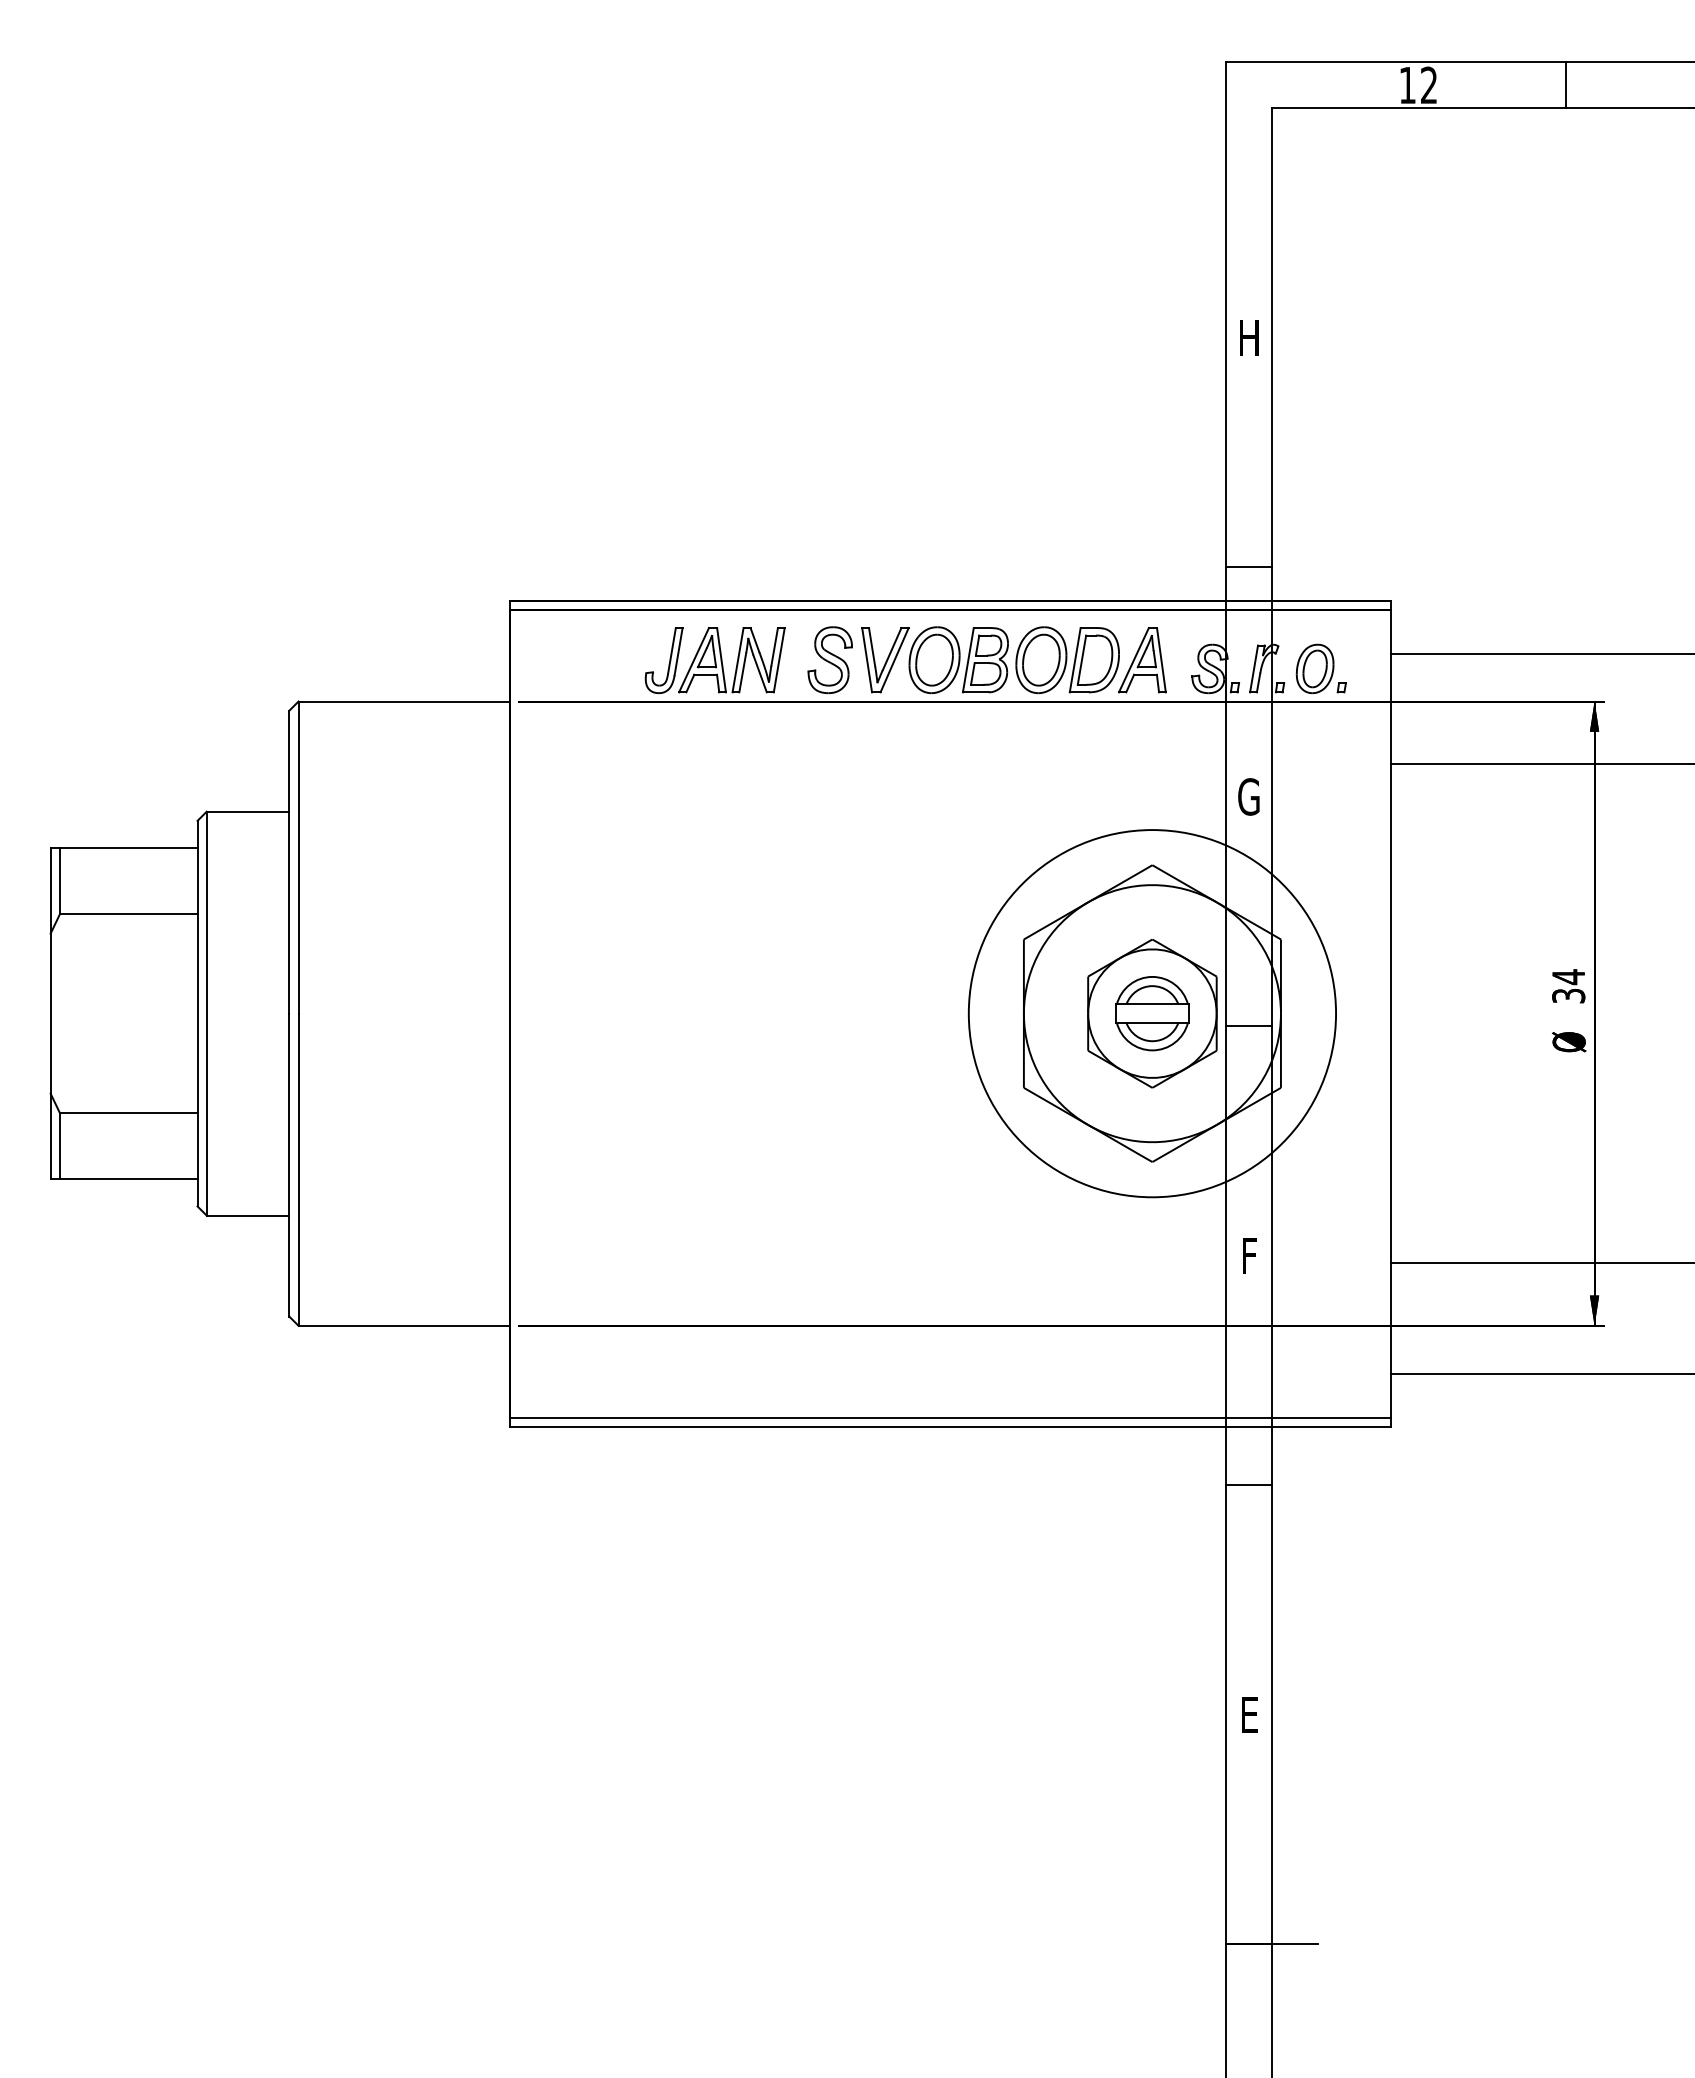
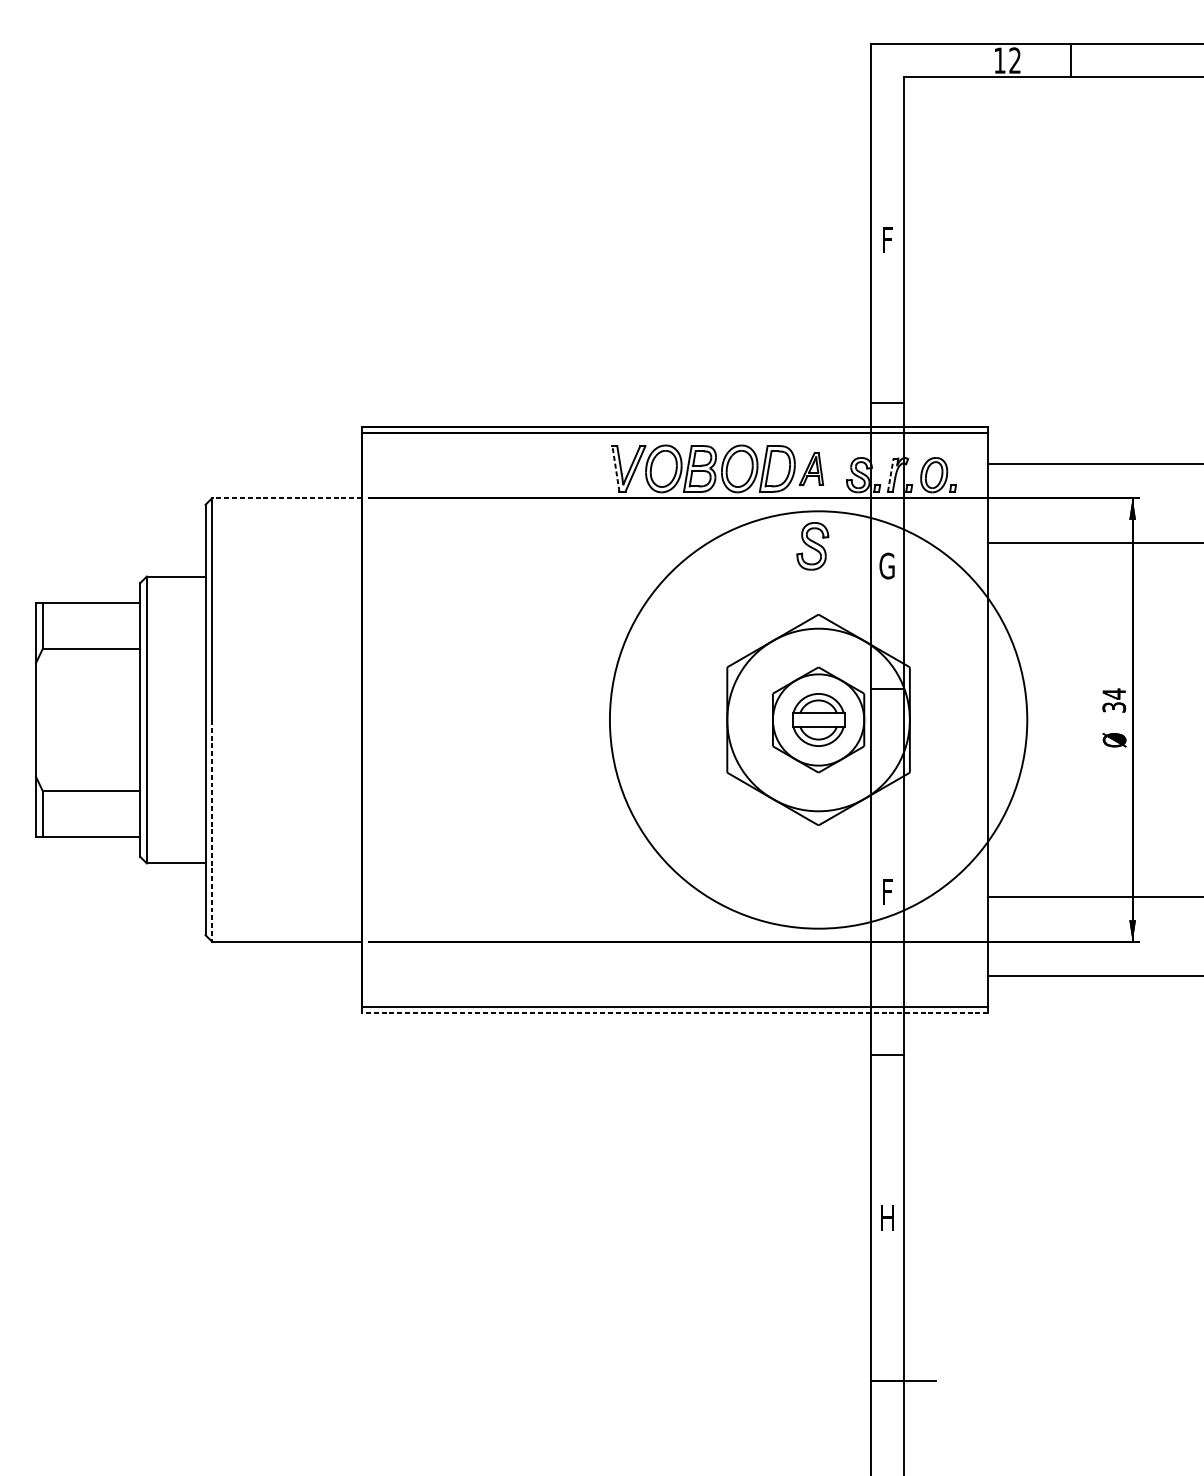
line: (1566, 85) -> (1070, 60), moved
text: (1249, 337) -> (887, 239), H -> F
part: (829, 659) -> (812, 545), moved
part: (714, 660) -> (507, 469), removed
line: (867, 660) -> (616, 469), solid -> dashed
part: (1142, 660) -> (811, 469), size x0.7
line: (1254, 668) -> (891, 474), solid -> dashed
line: (404, 701) -> (287, 498), solid -> dashed
circle: (1152, 1013) -> (818, 719), size x1.6
line: (1249, 1026) -> (887, 689), moved
line: (298, 1170) -> (212, 831), solid -> dashed
line: (950, 1426) -> (675, 1013), solid -> dashed
text: (1249, 1714) -> (887, 1217), E -> H

